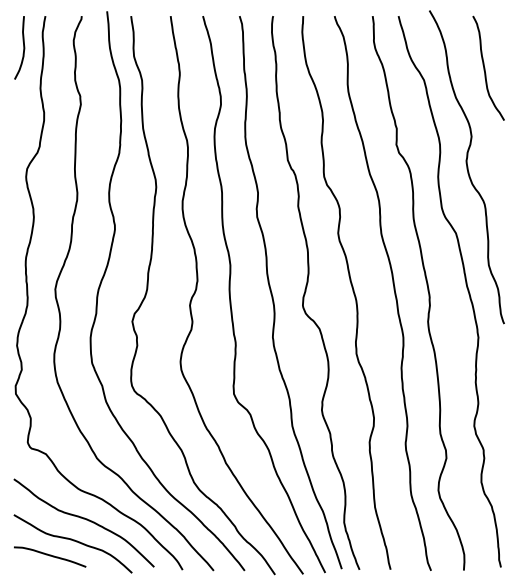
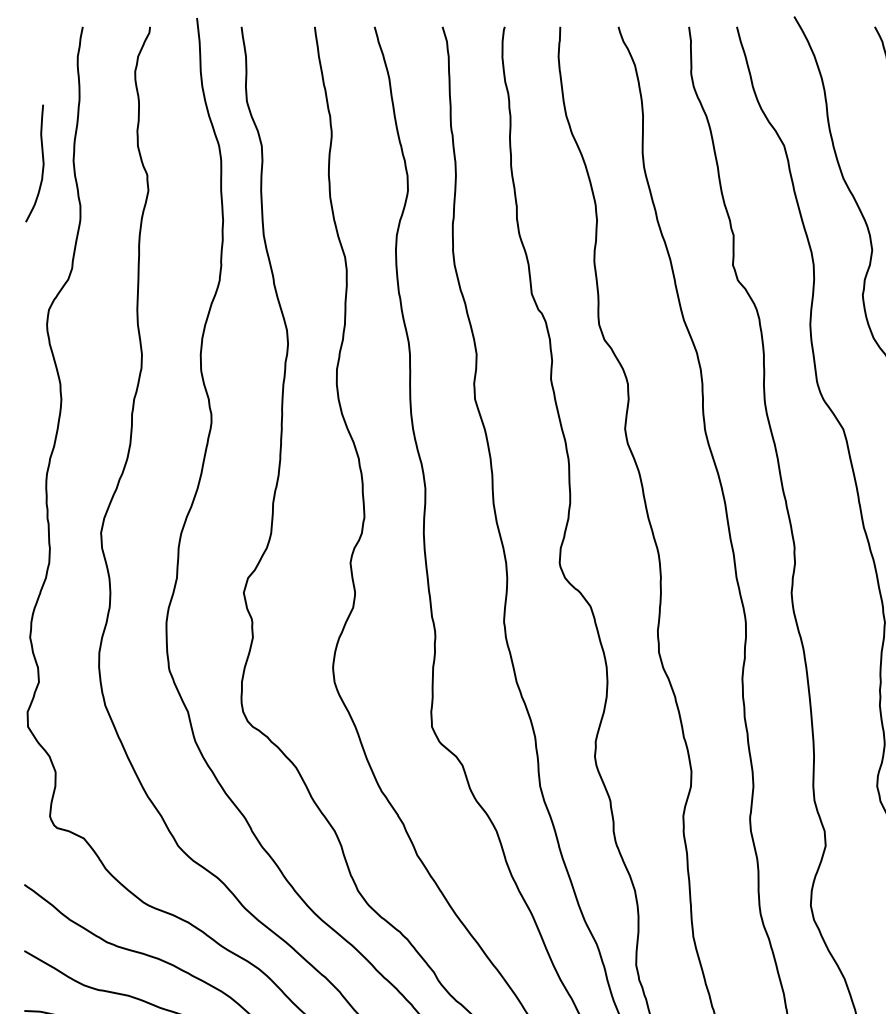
curve: (23, 47) -> (42, 162), moved

